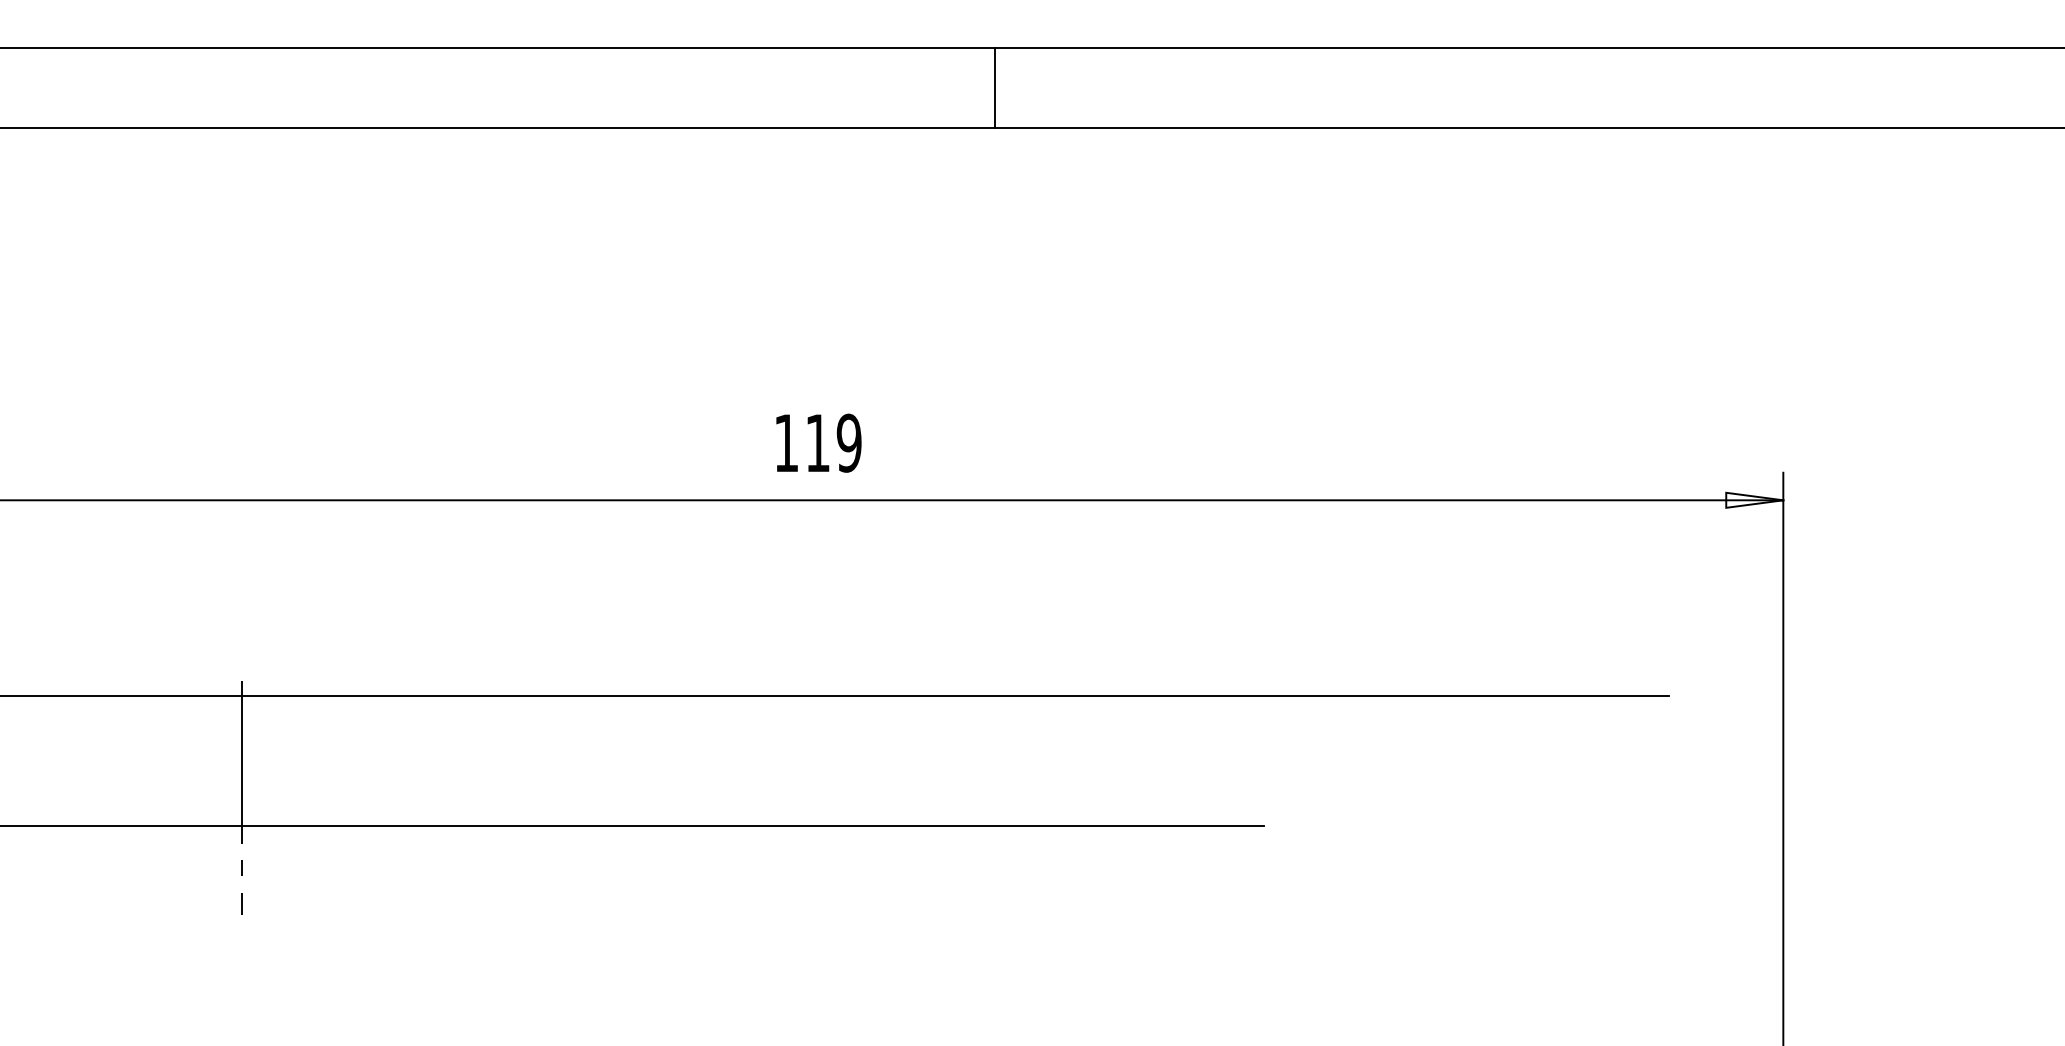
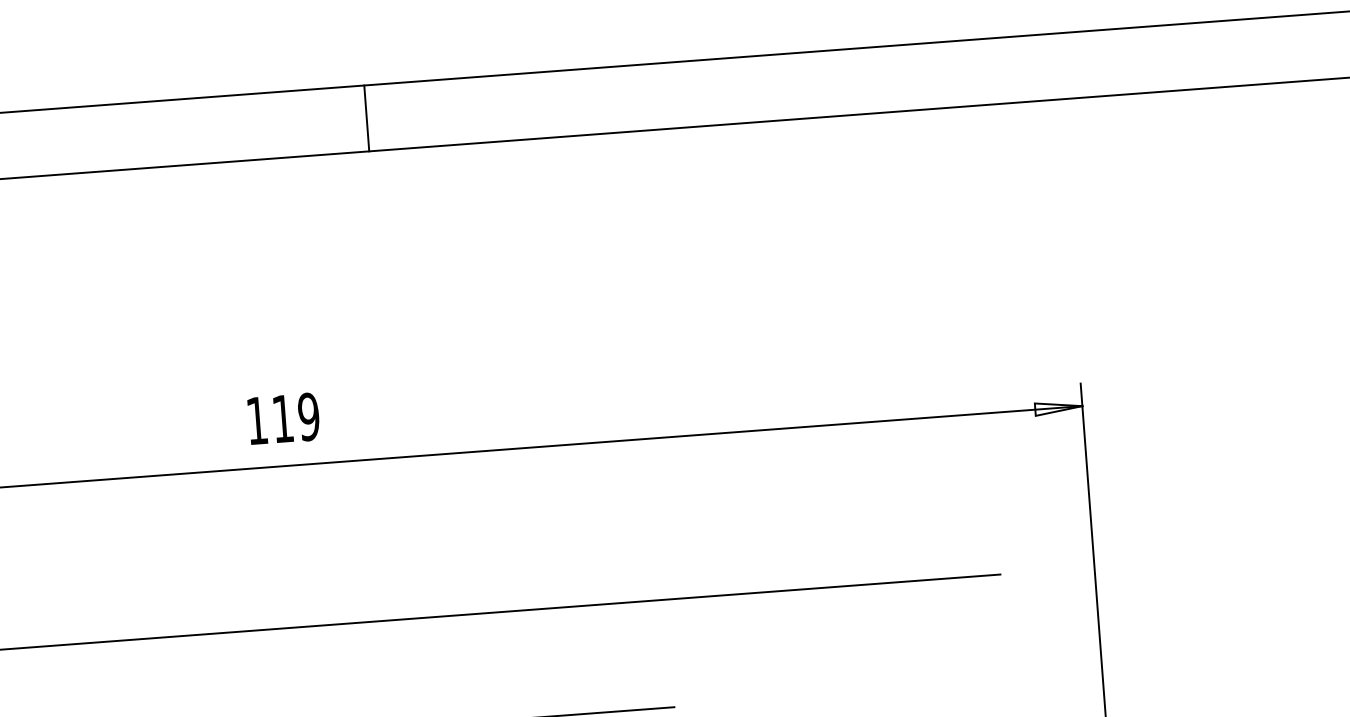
line: (995, 88) -> (367, 118), moved

